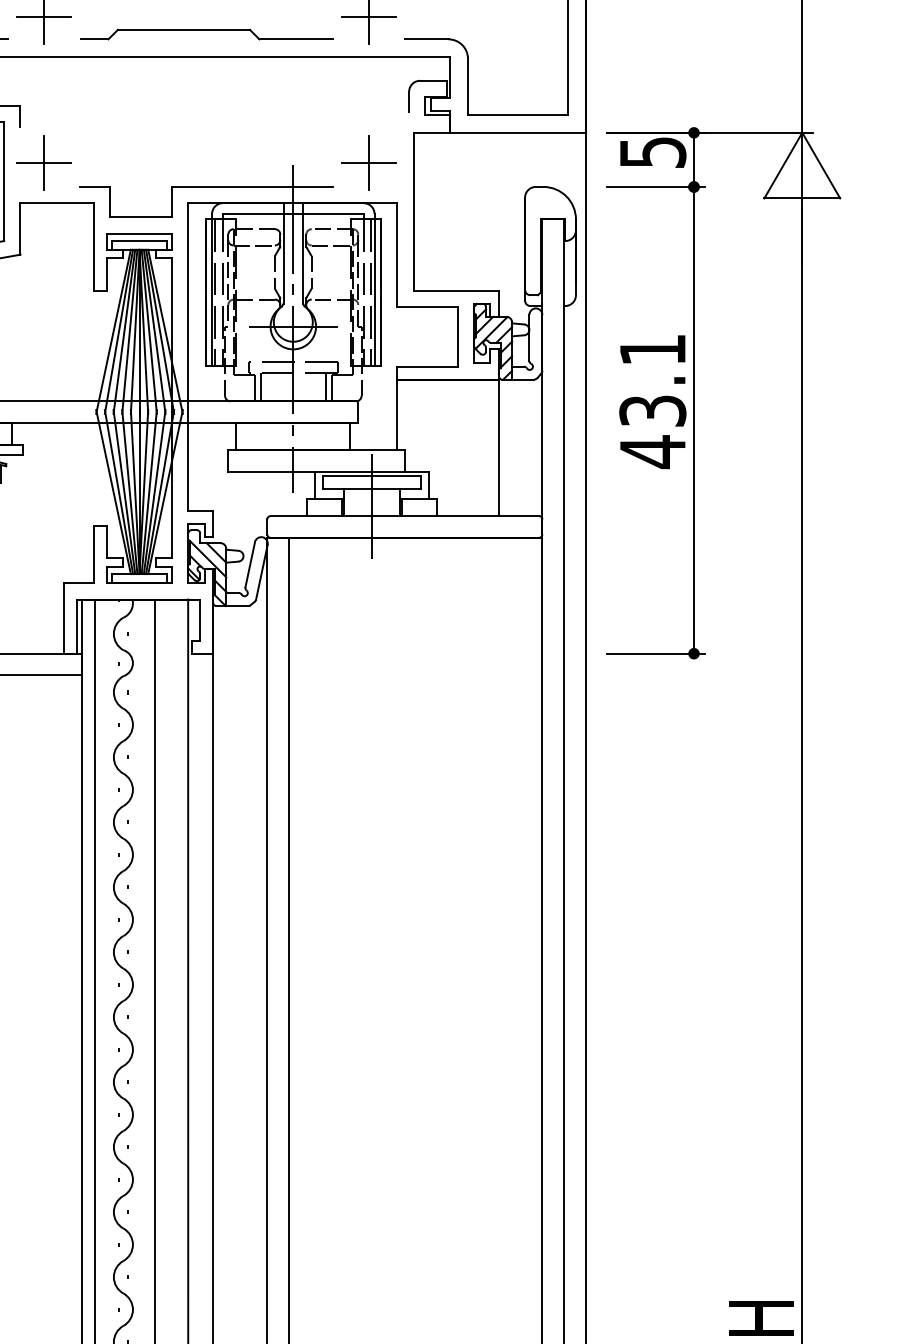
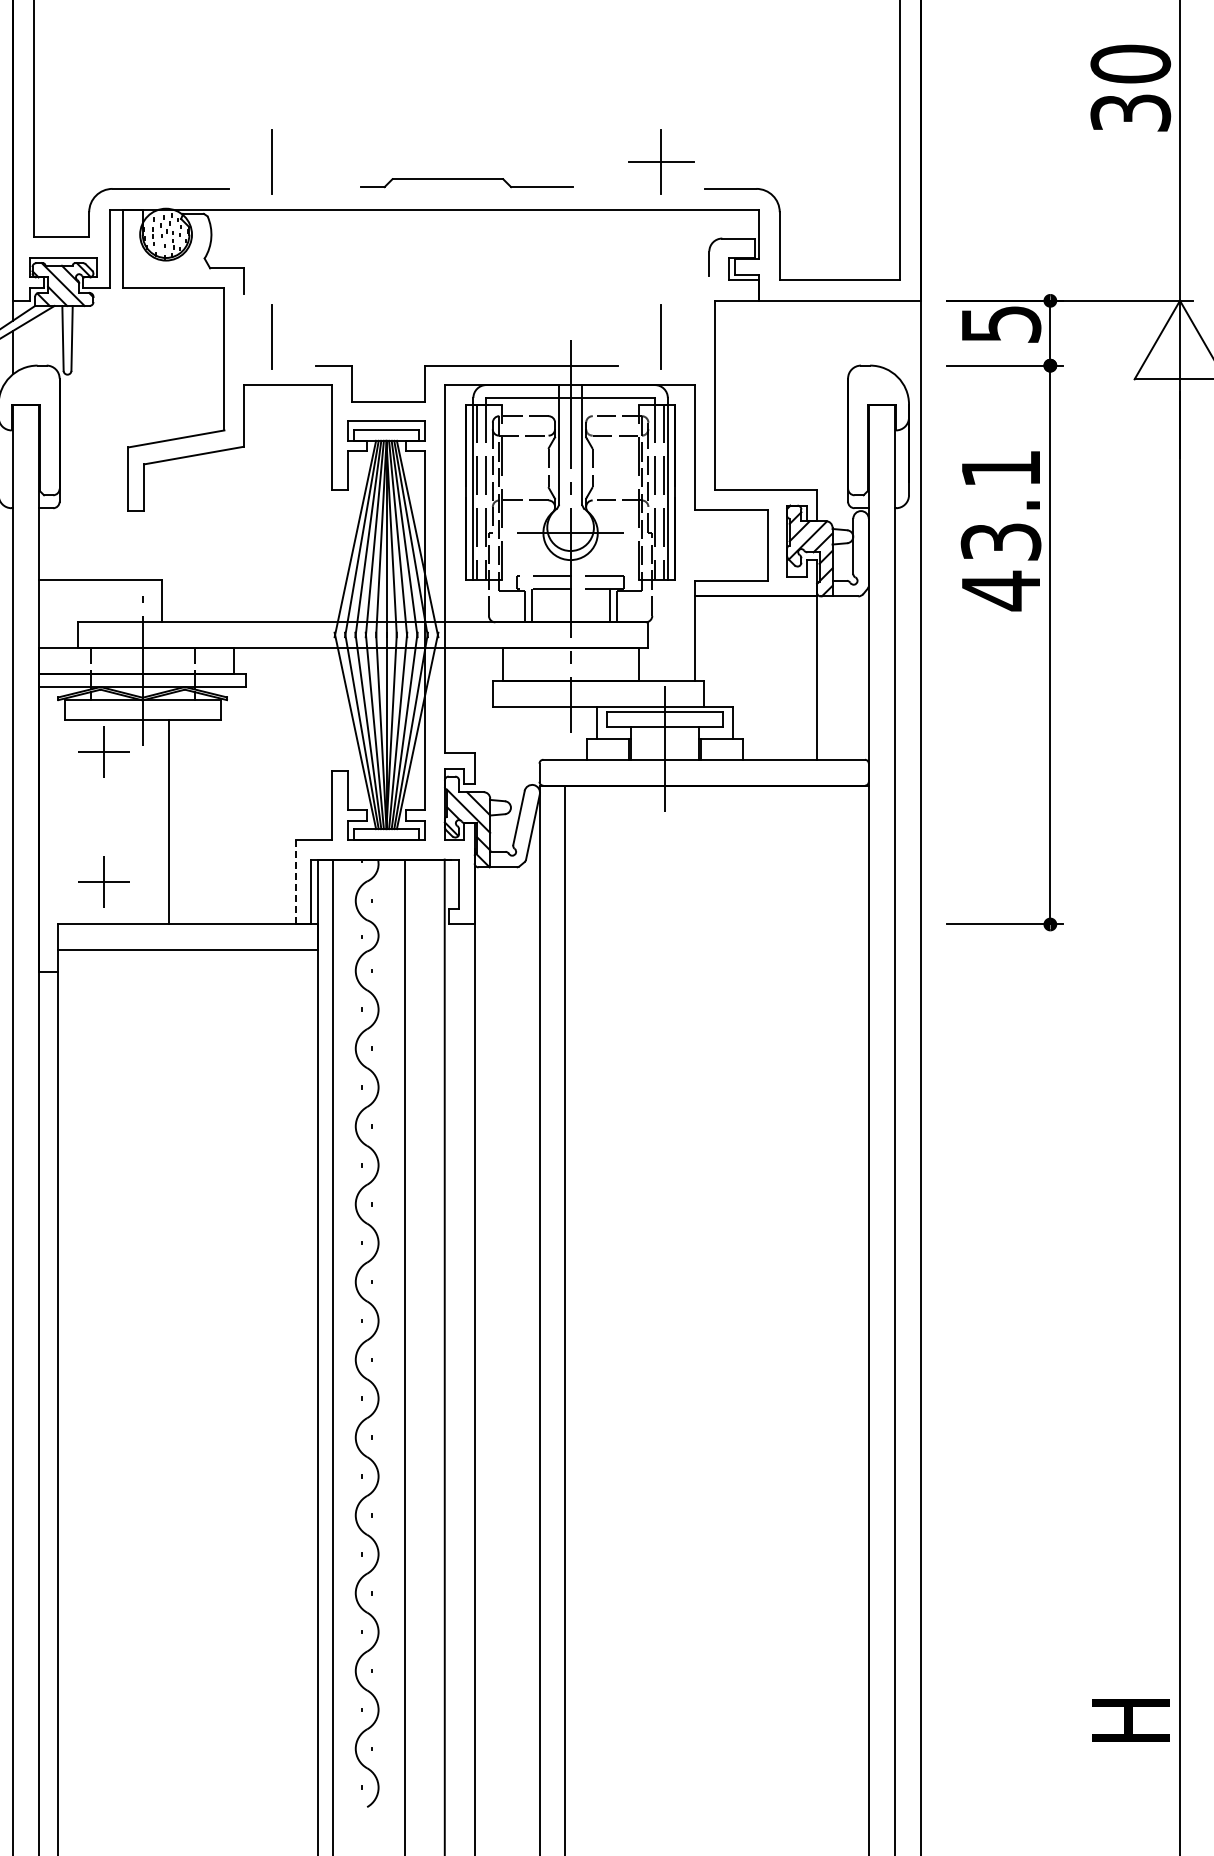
line: (43, 17) -> (271, 162), removed
part: (206, 34) -> (466, 182), size x0.7
line: (43, 163) -> (271, 337), removed
line: (368, 163) -> (660, 337), removed
text: (652, 402) -> (1000, 531), moved
line: (63, 617) -> (295, 881), solid -> dashed

